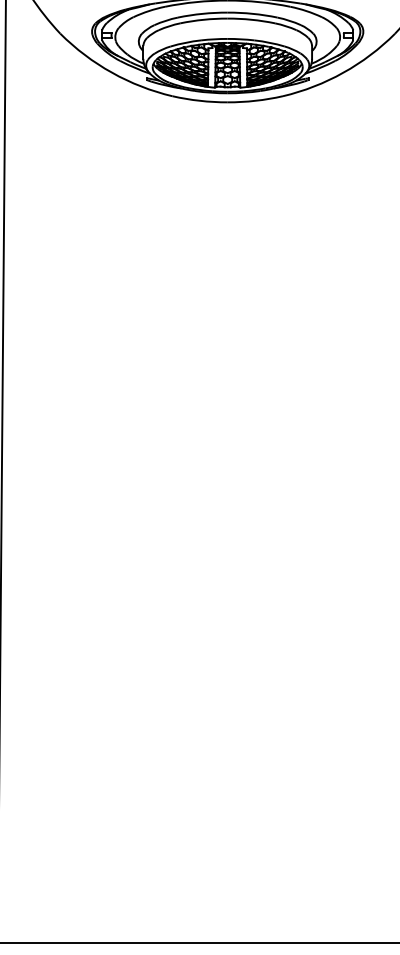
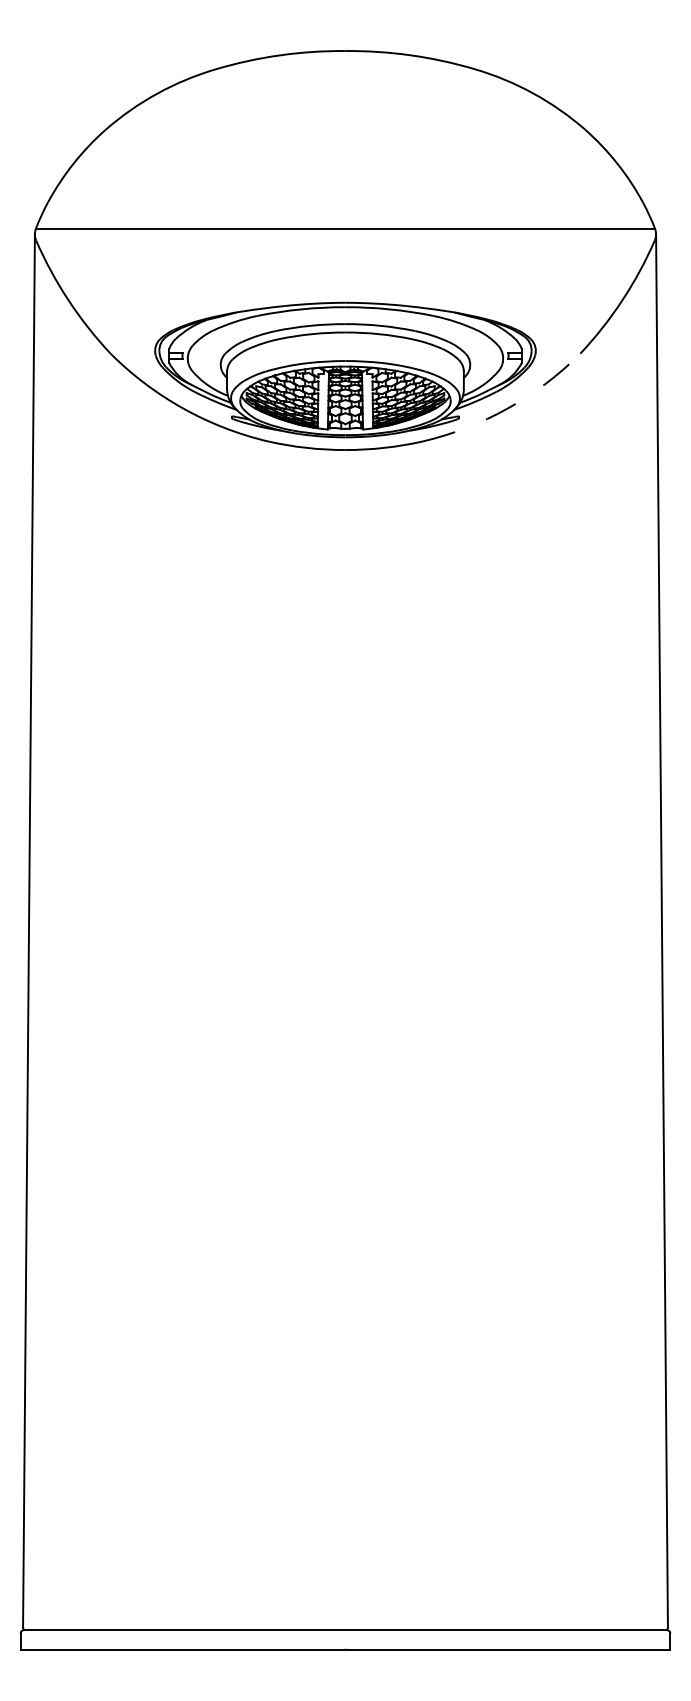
arc: (343, 72) -> (507, 408), solid -> dashed

